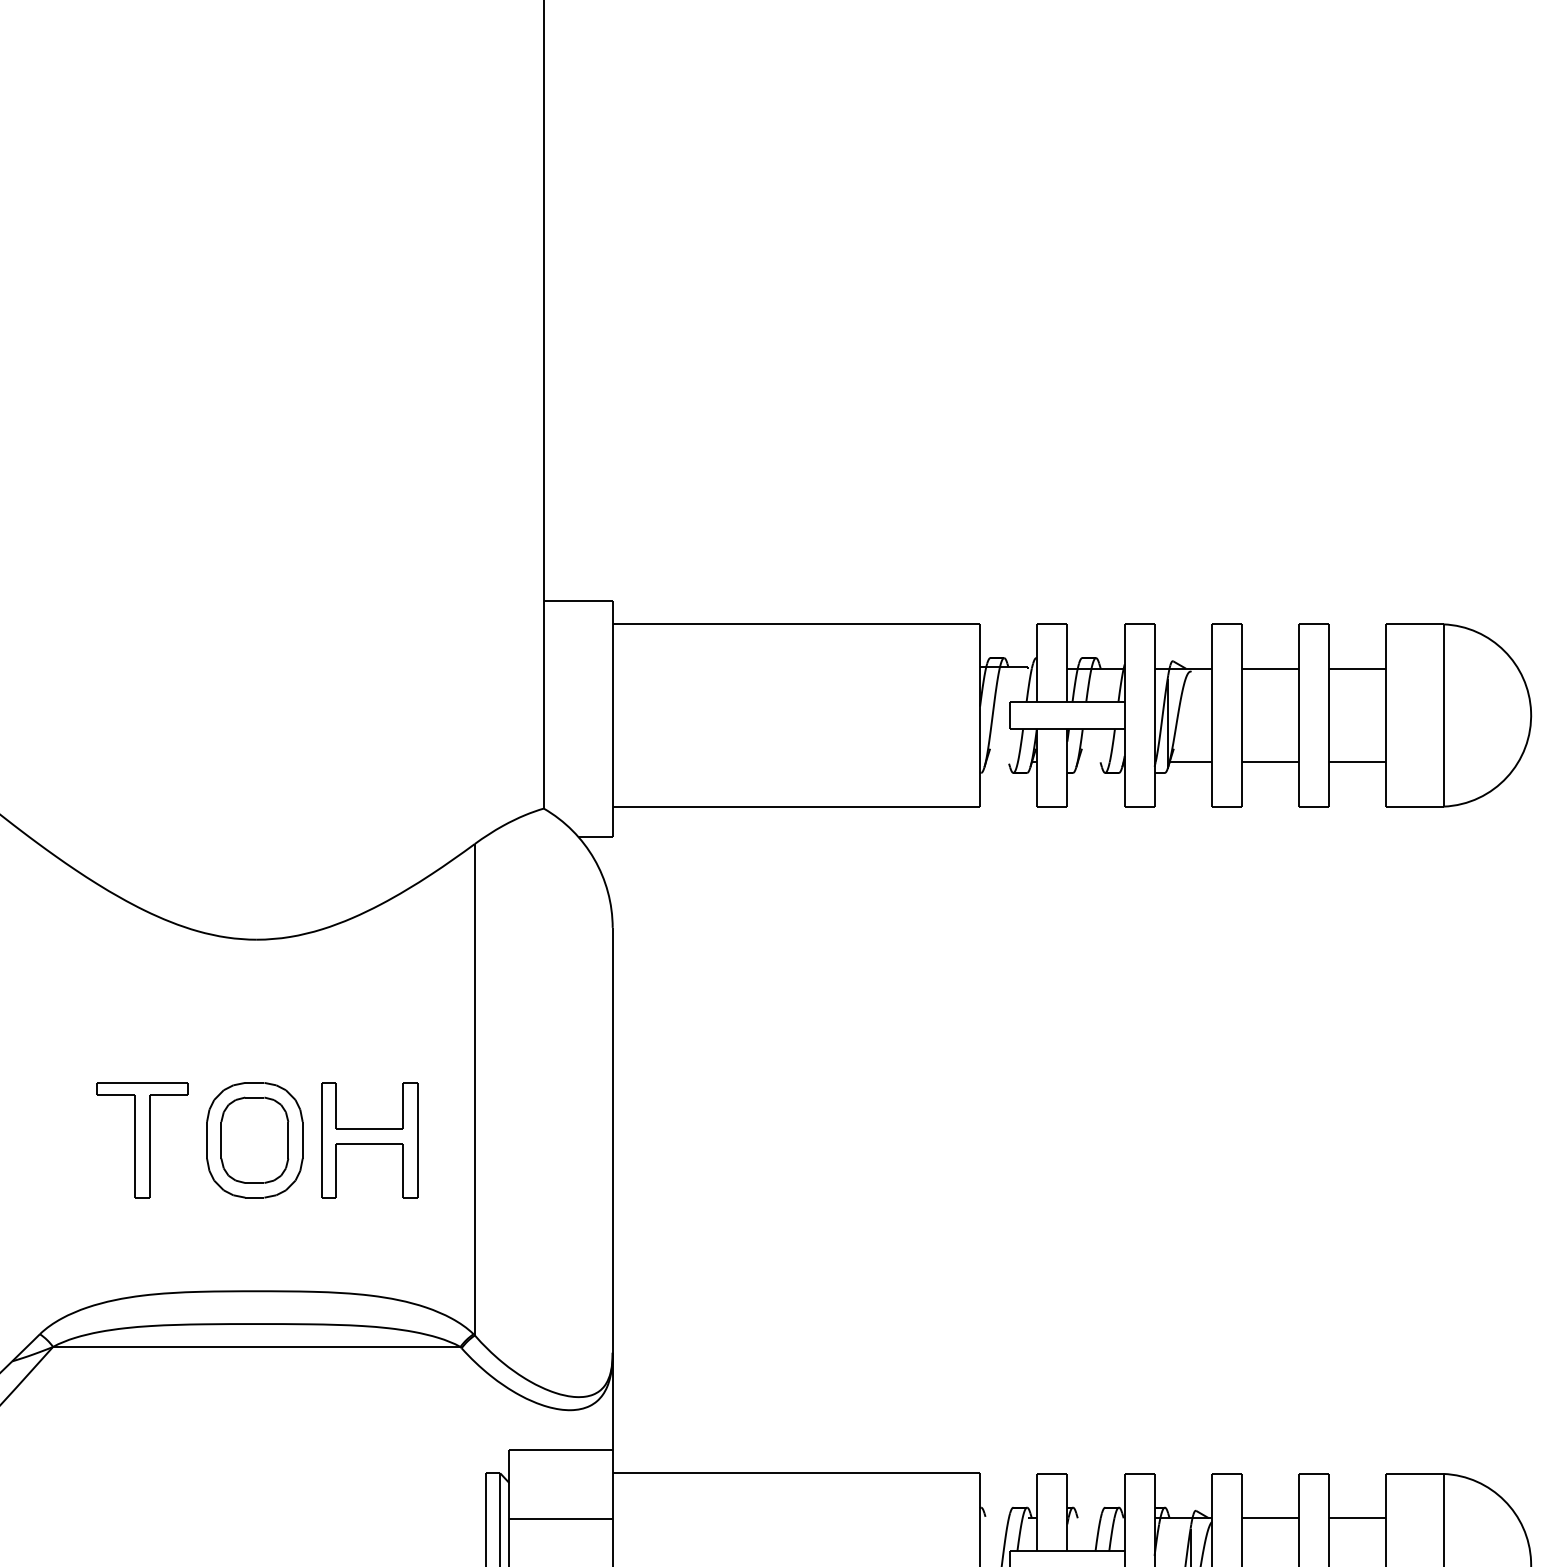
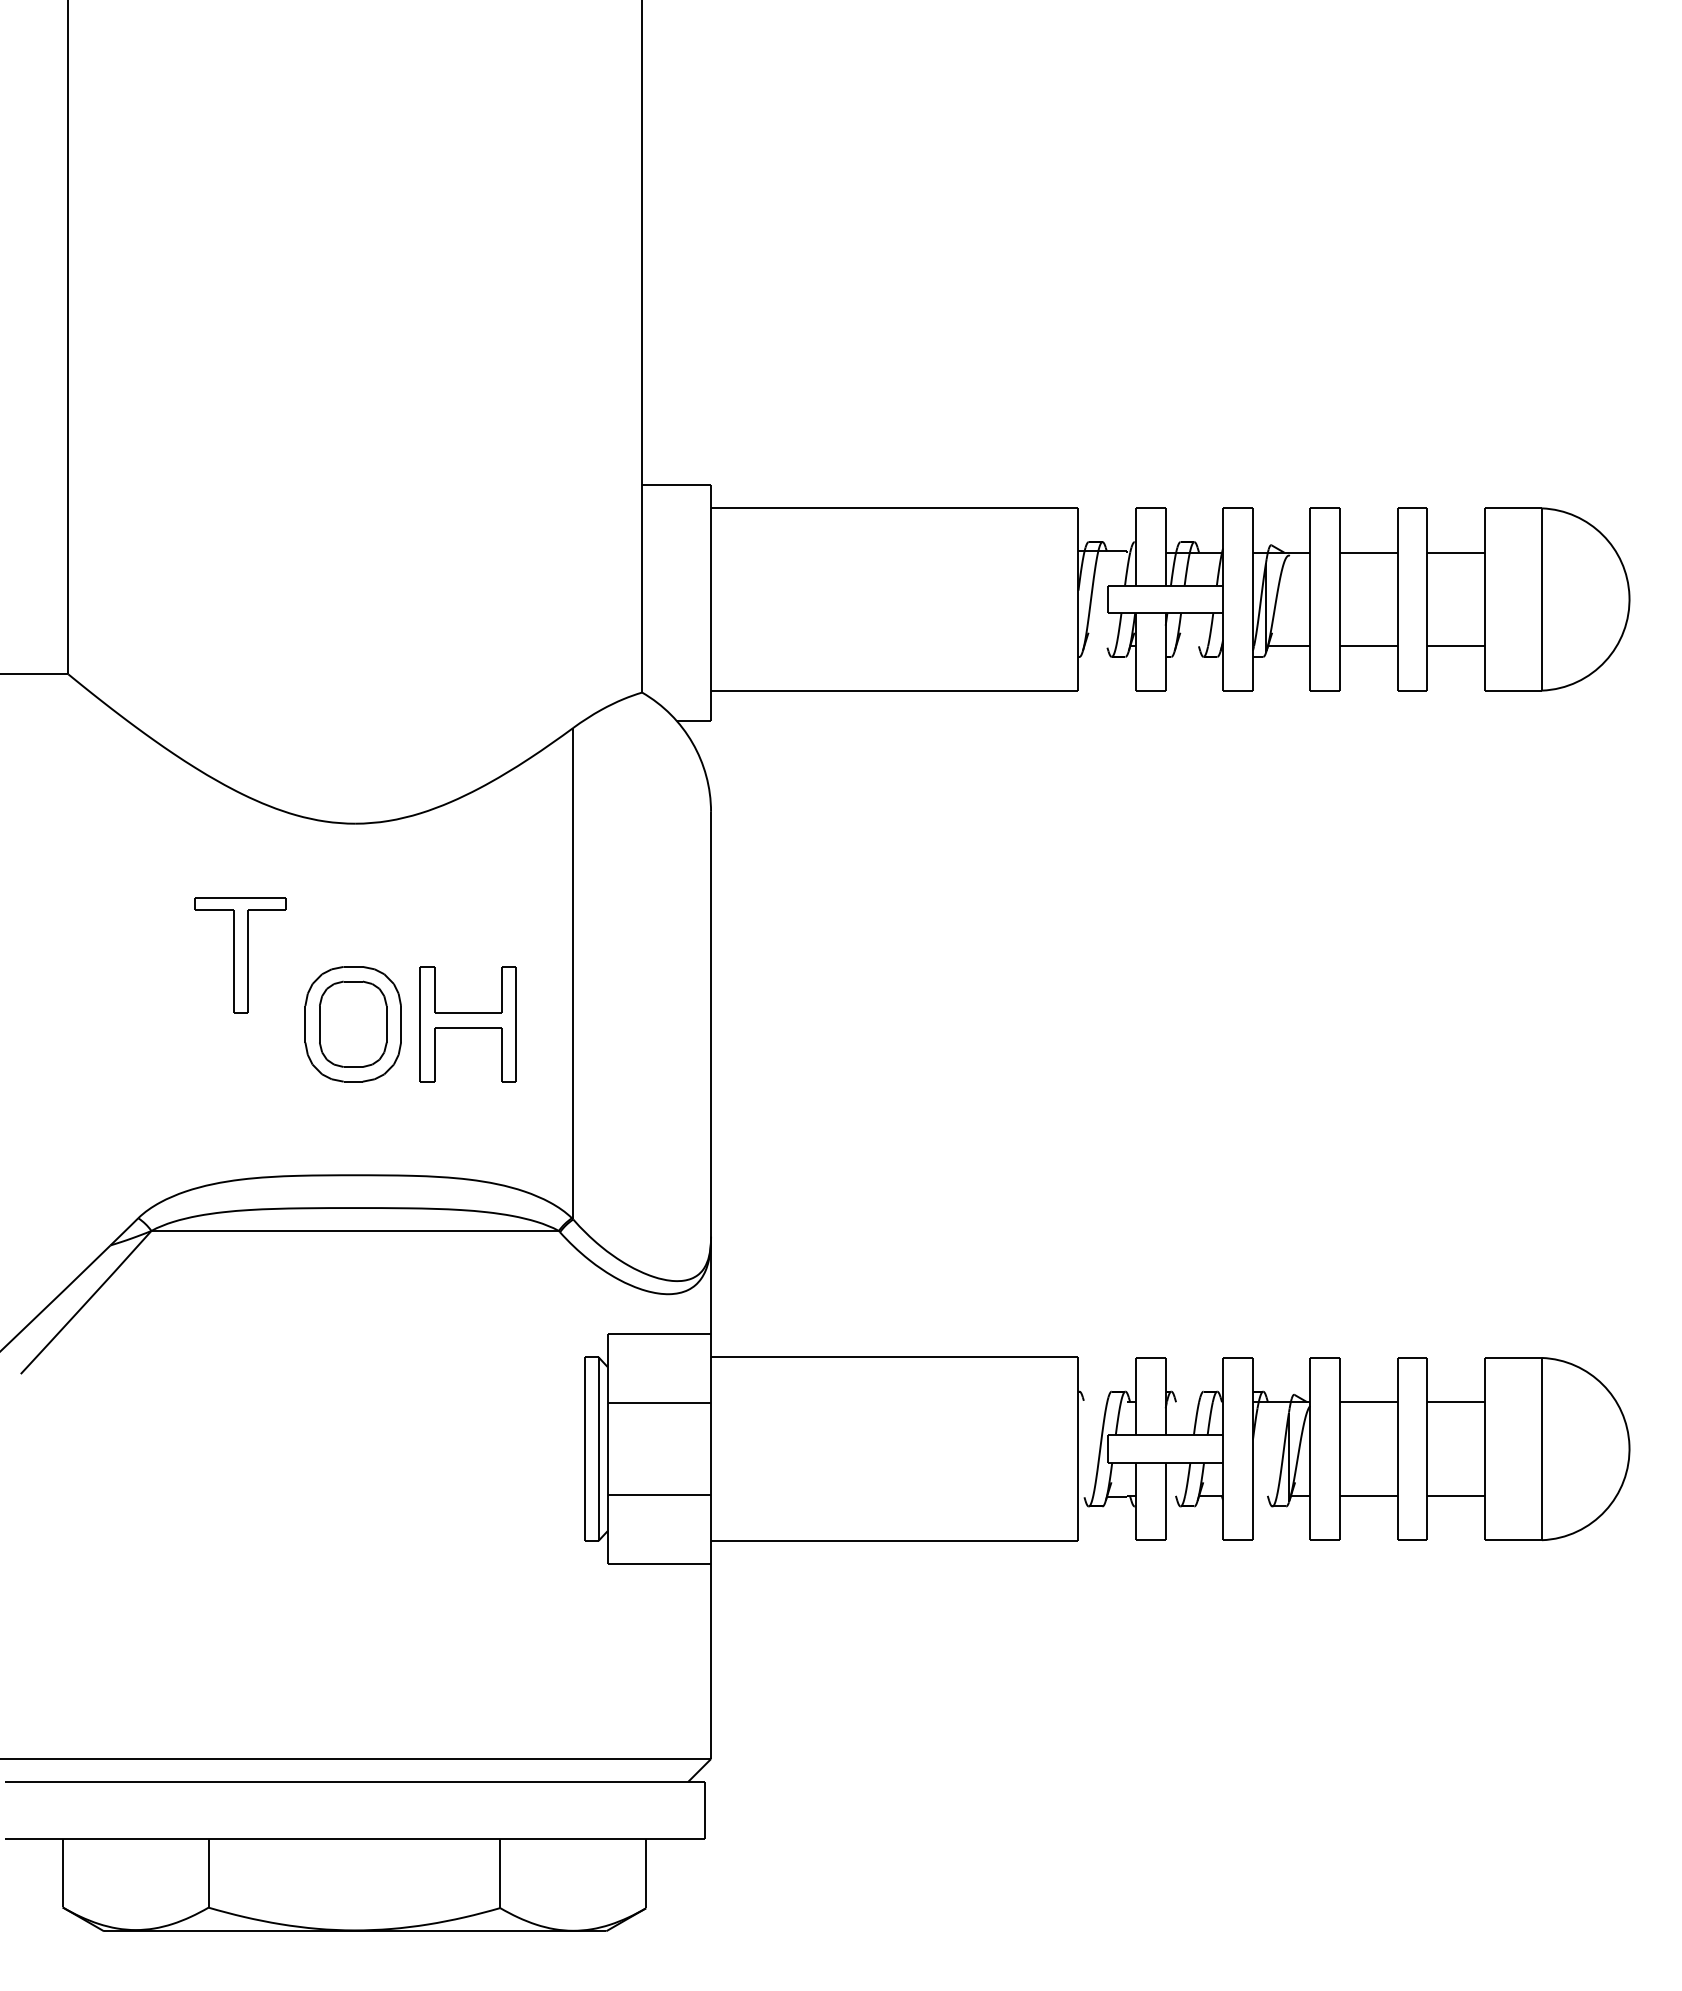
part: (142, 1140) -> (240, 955), moved

